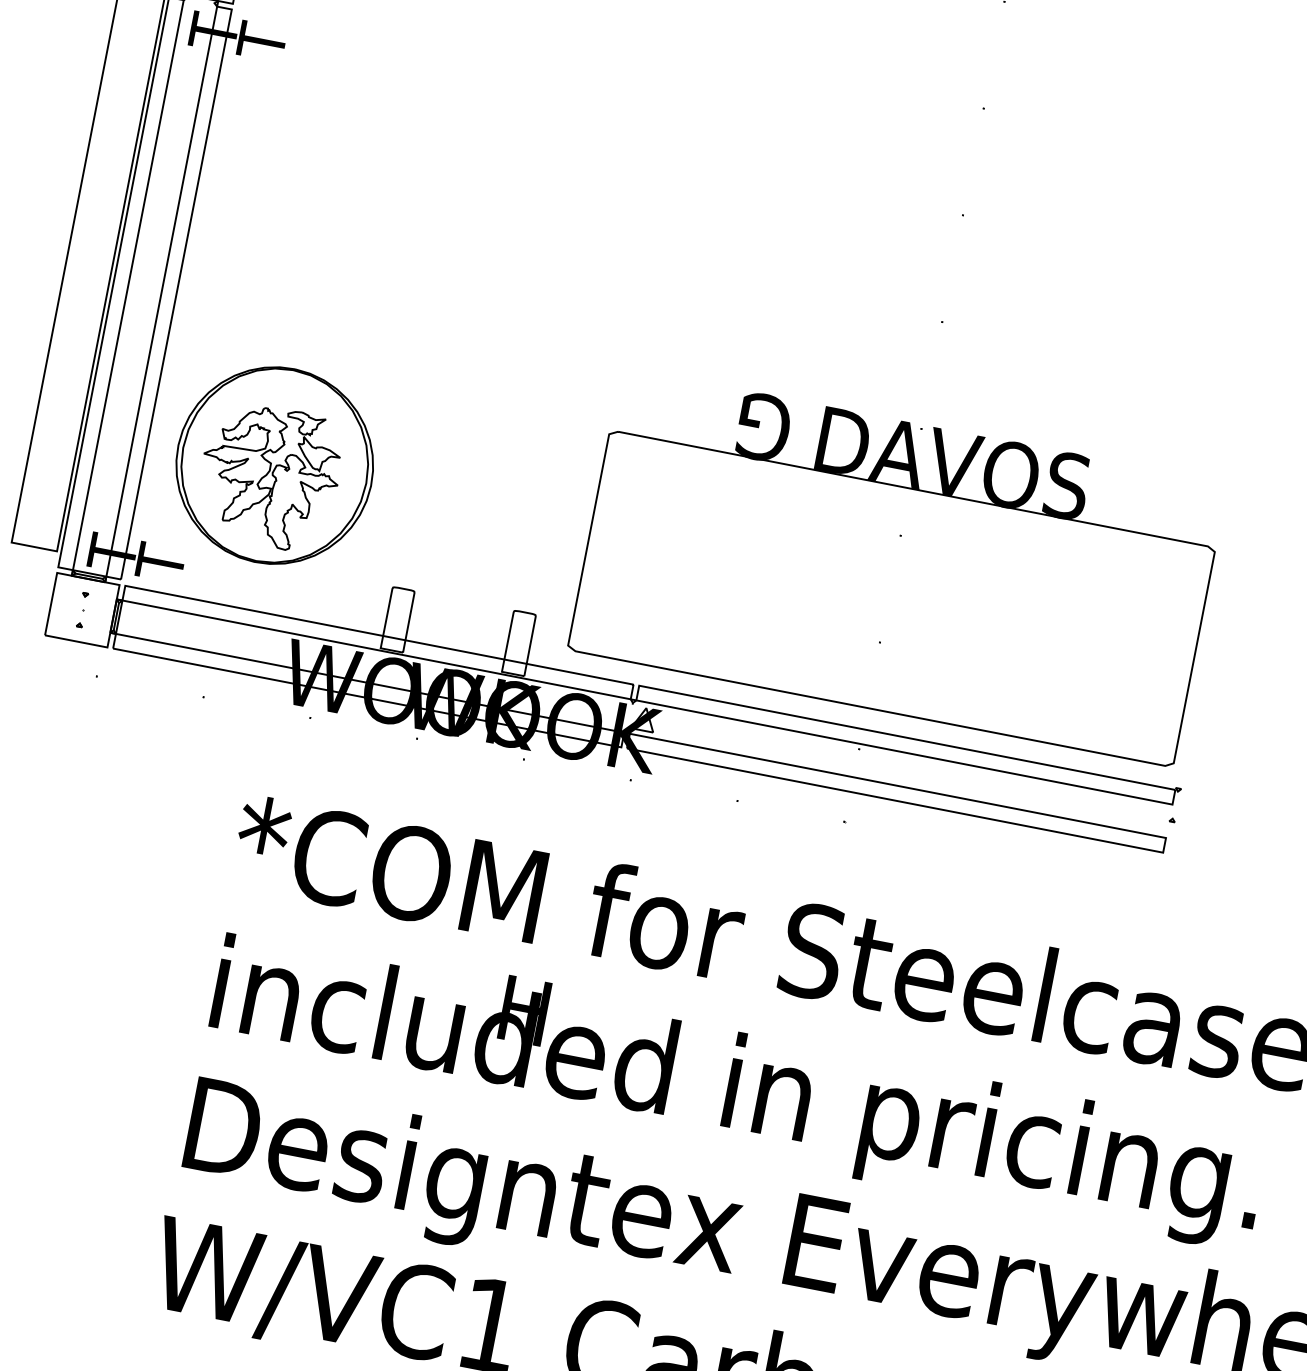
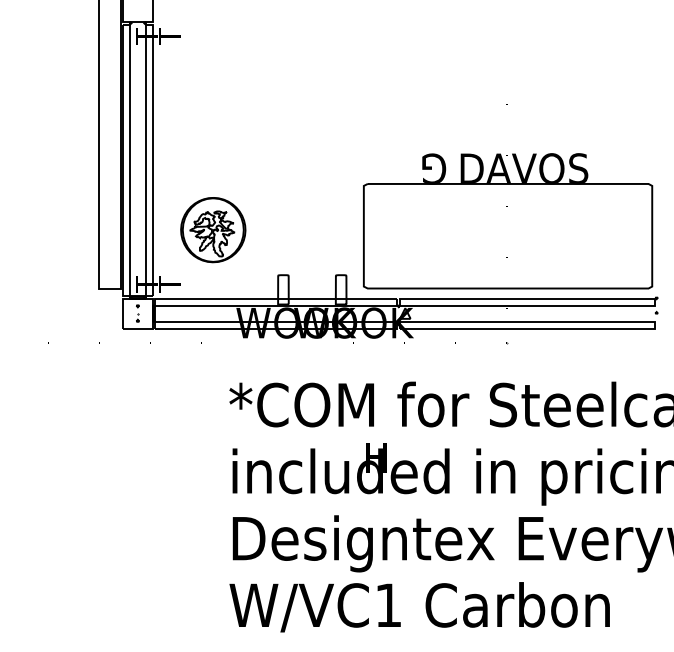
part: (275, 464) -> (213, 229), size x0.7

